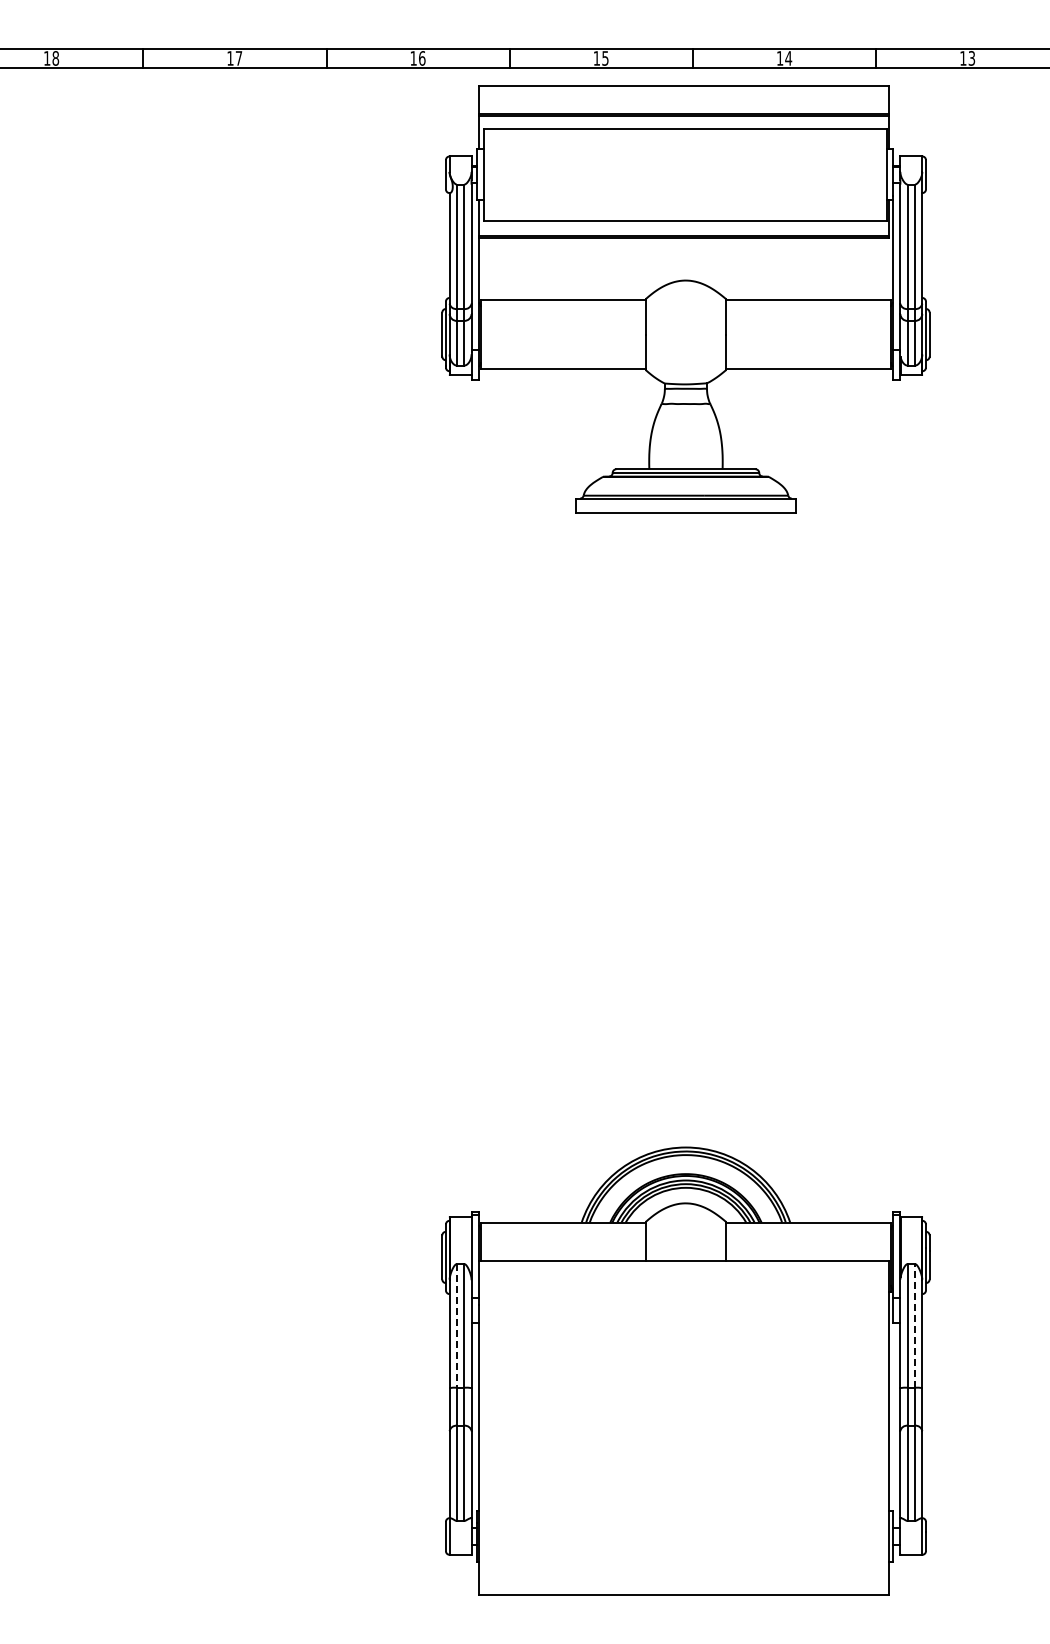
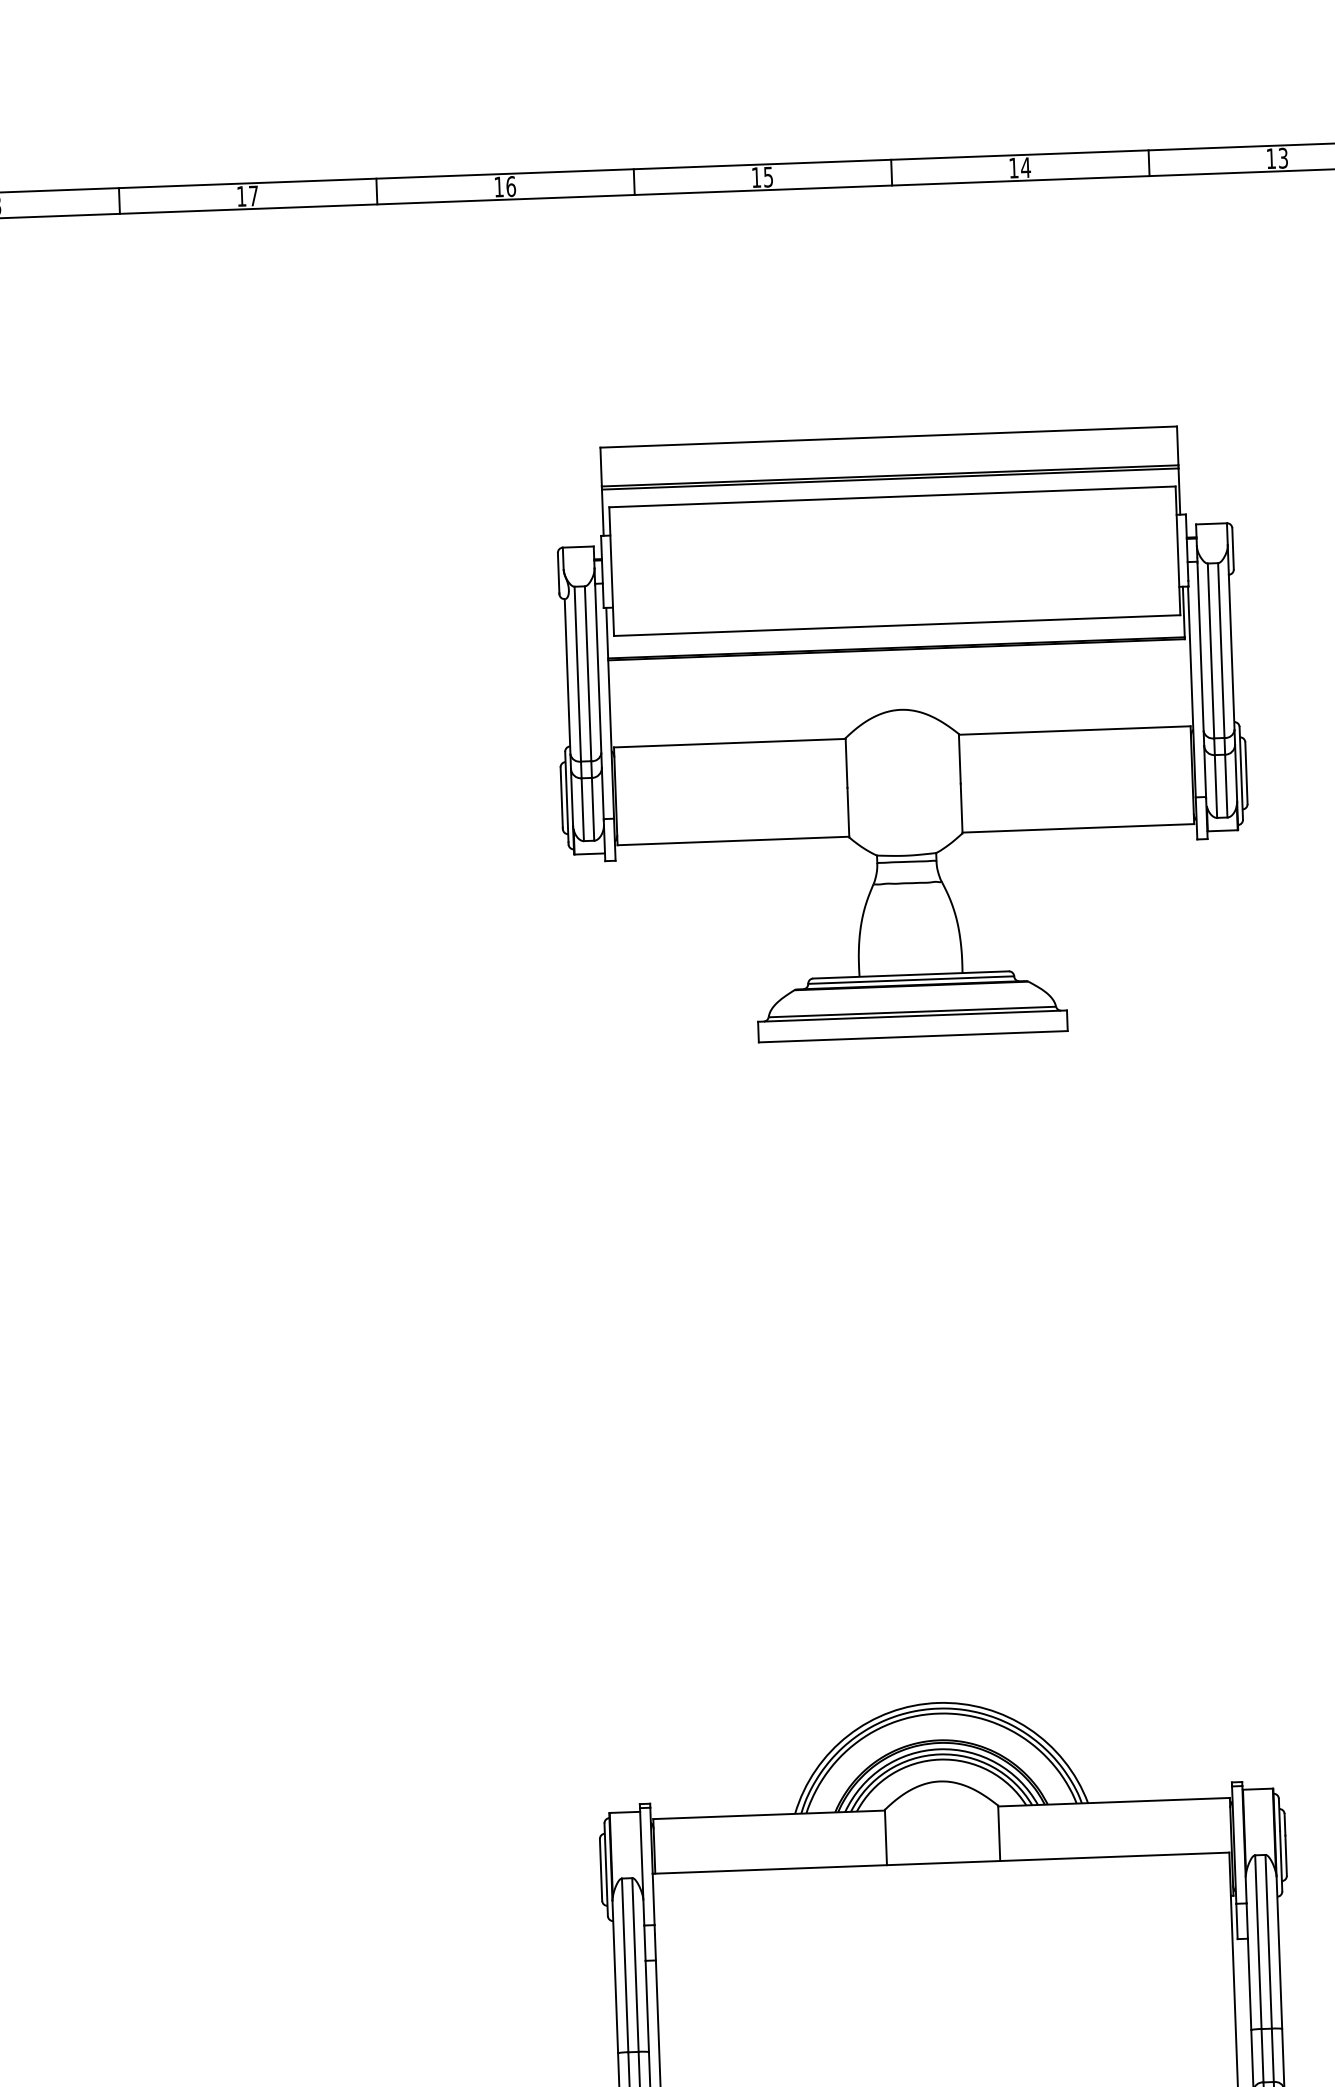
part: (685, 299) -> (901, 736), moved
line: (456, 1325) -> (624, 1964), dashed -> solid
line: (914, 1325) -> (1267, 1941), dashed -> solid

